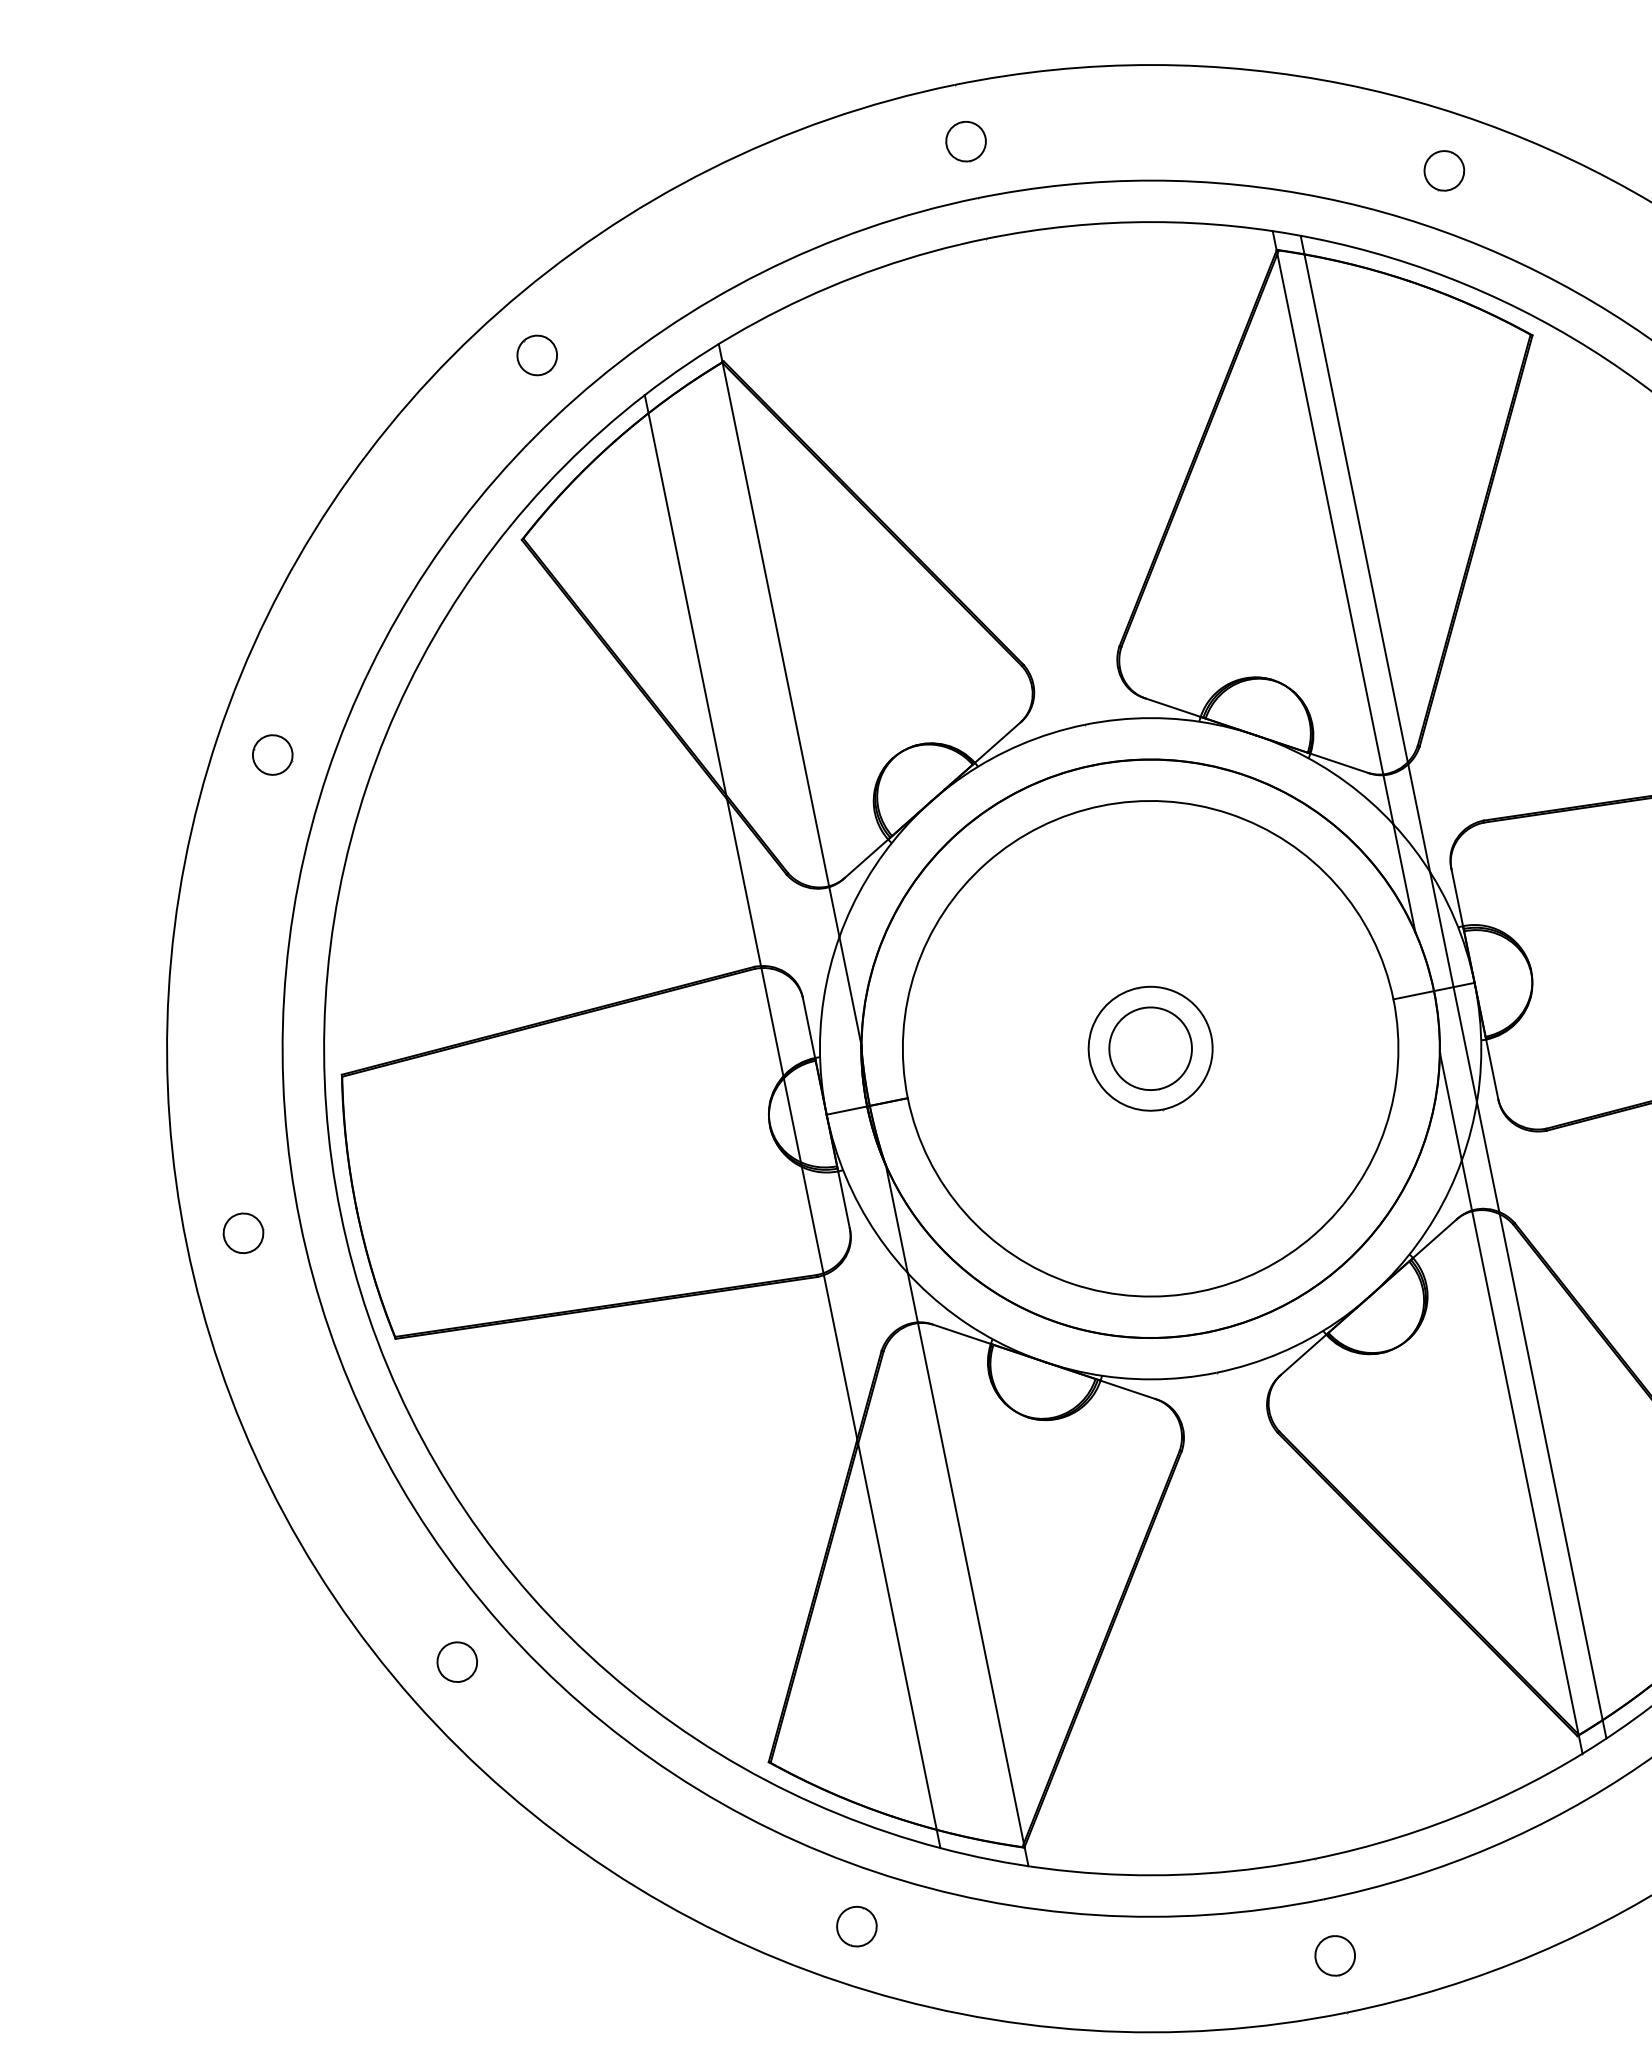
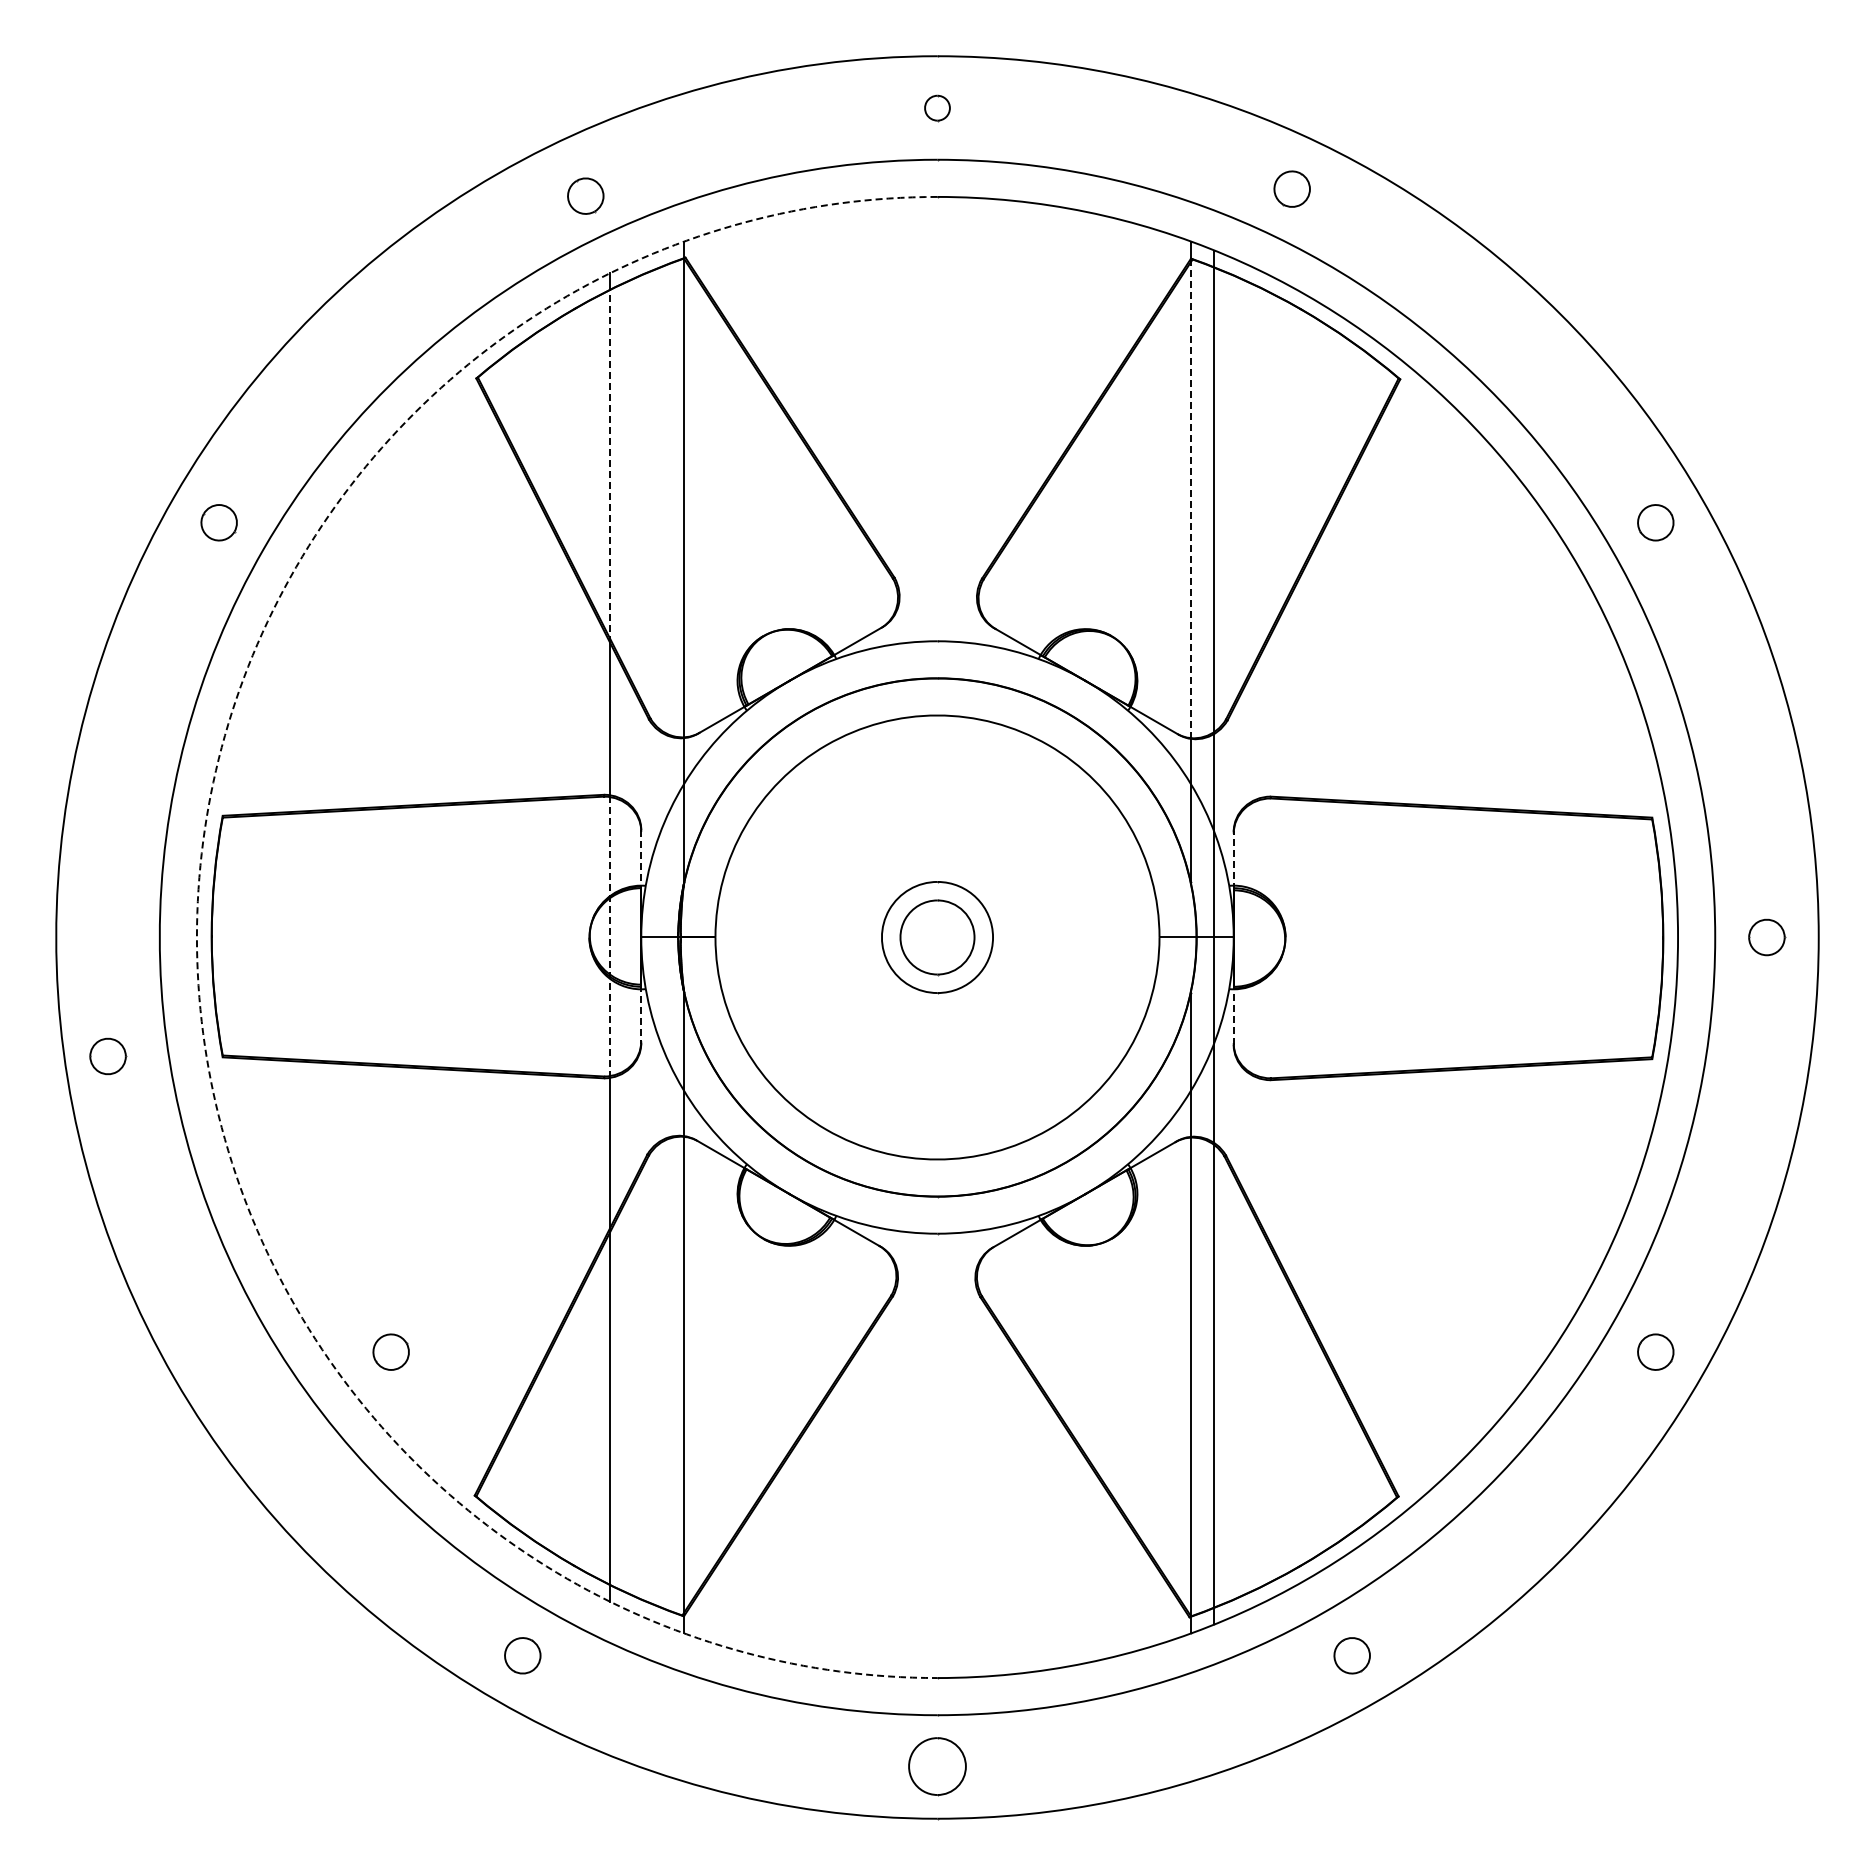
part: (966, 142) -> (937, 108), size x0.7
part: (1443, 170) -> (1291, 188), moved
part: (536, 354) -> (585, 195), moved
line: (1329, 512) -> (1190, 498), solid -> dashed
line: (688, 606) -> (610, 466), solid -> dashed
line: (1457, 899) -> (1233, 861), solid -> dashed
line: (809, 1027) -> (641, 857), solid -> dashed
line: (1492, 1070) -> (1233, 1017), solid -> dashed
line: (792, 1120) -> (610, 936), solid -> dashed
line: (843, 1197) -> (641, 1013), solid -> dashed
arc: (340, 1213) -> (196, 937), solid -> dashed
part: (243, 1233) -> (108, 1056), moved
part: (456, 1661) -> (390, 1351), moved
part: (1335, 1956) -> (937, 1767), size x1.6

